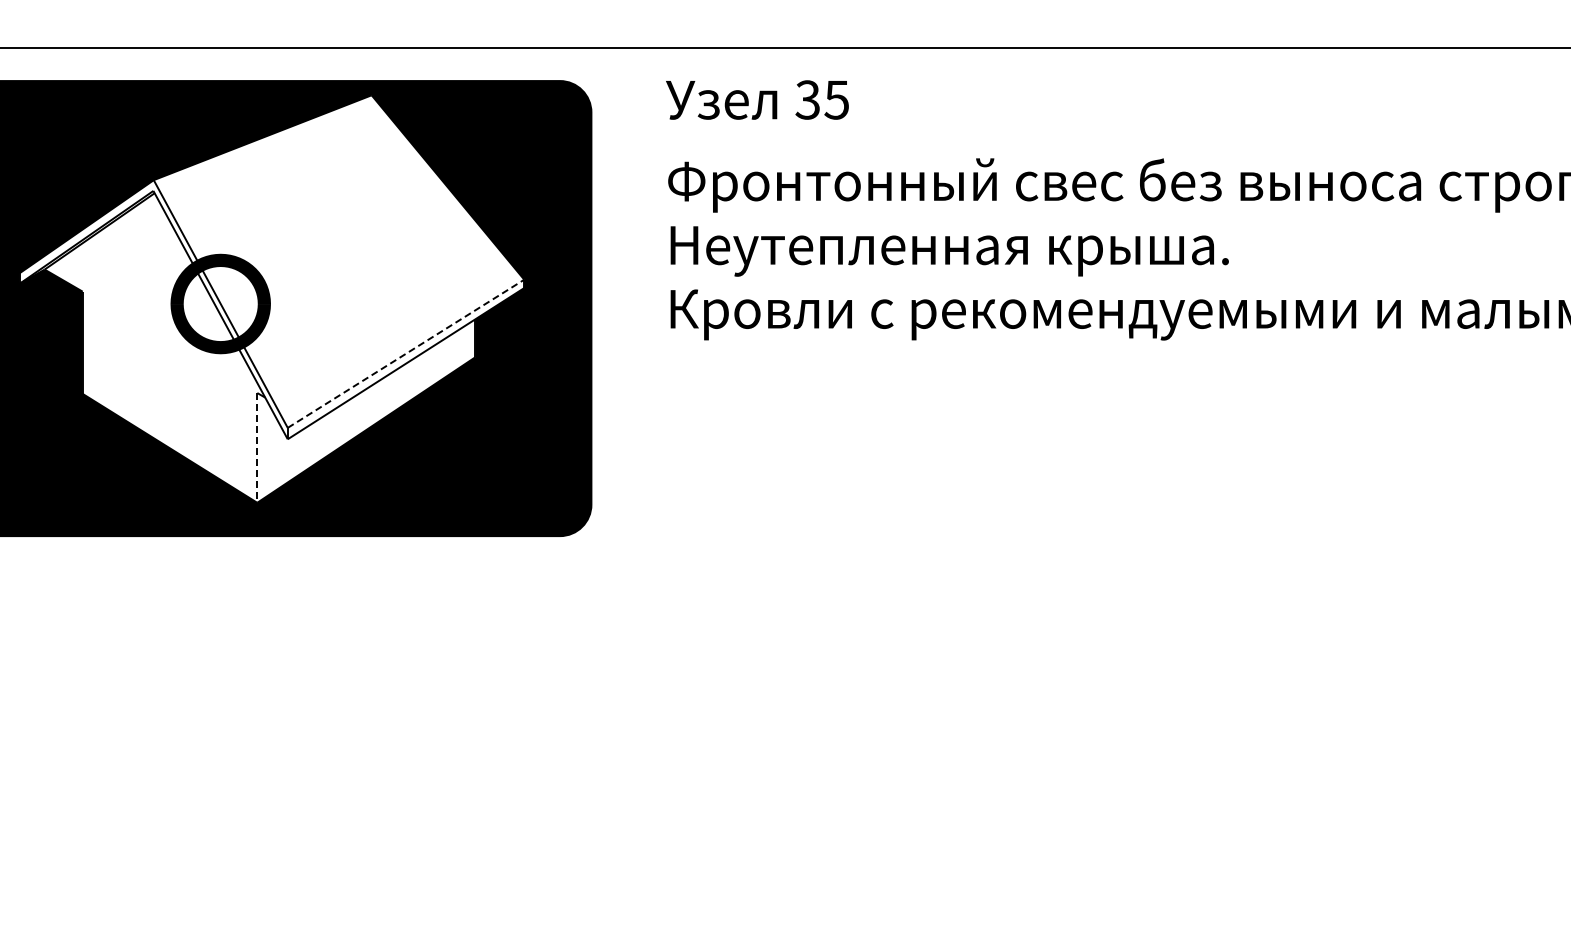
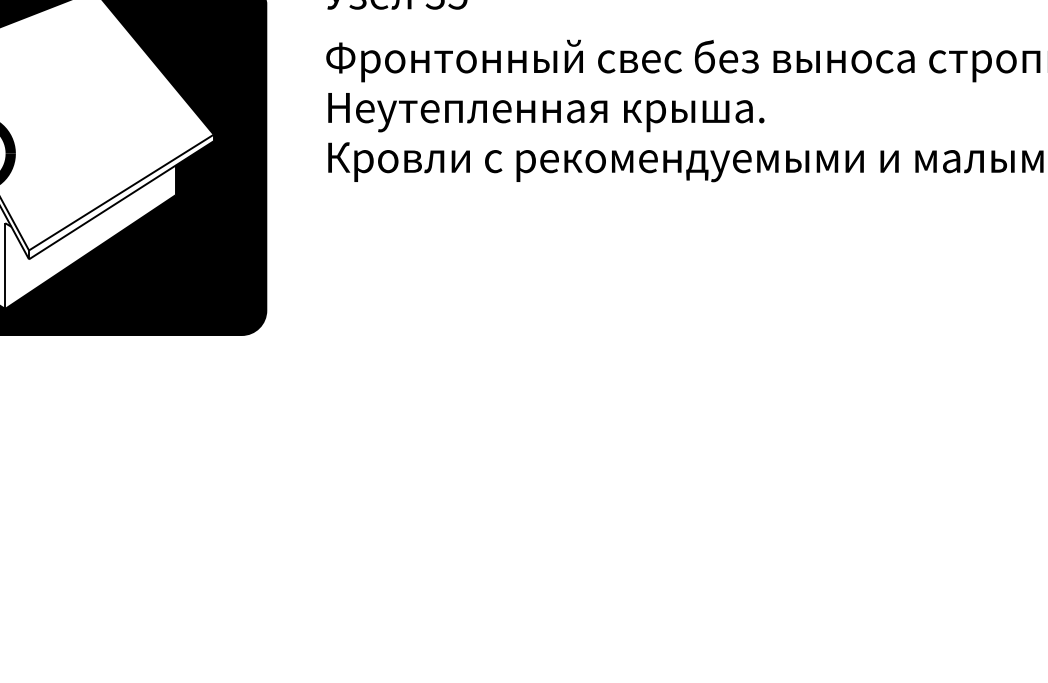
line: (406, 353) -> (121, 192), dashed -> solid
line: (257, 447) -> (5, 265), dashed -> solid

